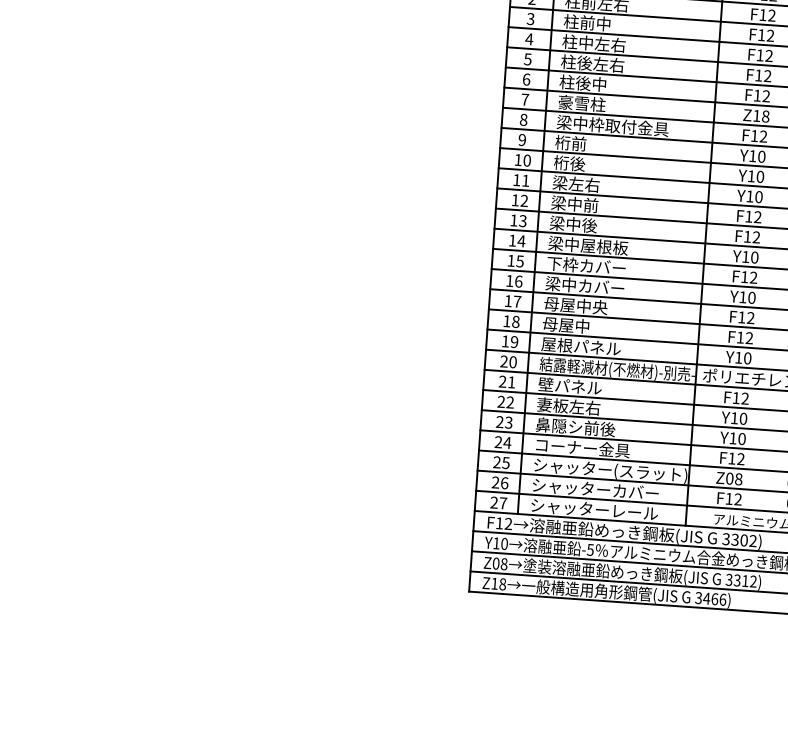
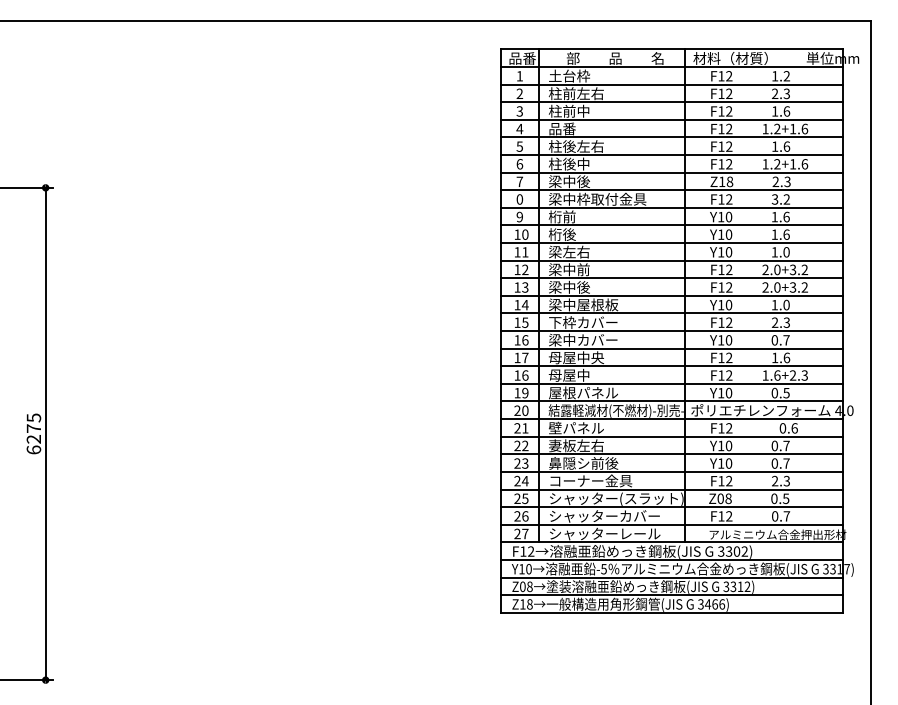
text: (593, 43) -> (575, 128), 柱中左右 -> 品番
text: (582, 103) -> (569, 181), 豪雪柱 -> 梁中後
text: (523, 119) -> (519, 199), 8 -> 0
text: (516, 321) -> (525, 375), 18 -> 16

